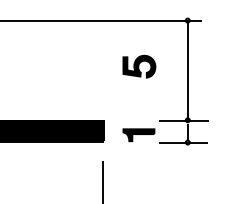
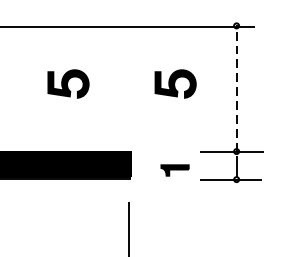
part: (54, 66) -> (68, 83), added
line: (187, 70) -> (236, 88), solid -> dashed
part: (138, 135) -> (174, 170), size x0.7

